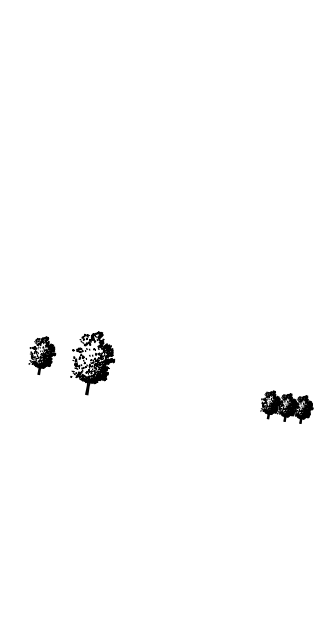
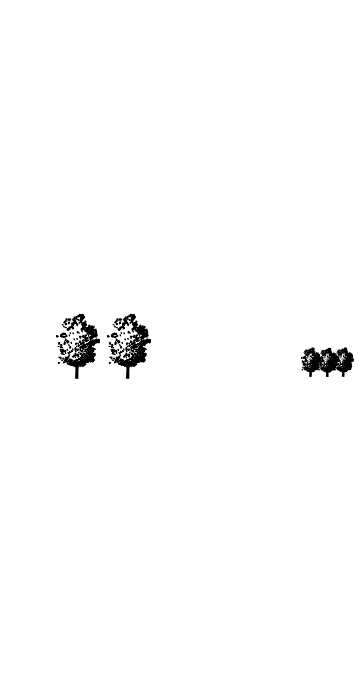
part: (41, 355) -> (77, 345), size x1.67

